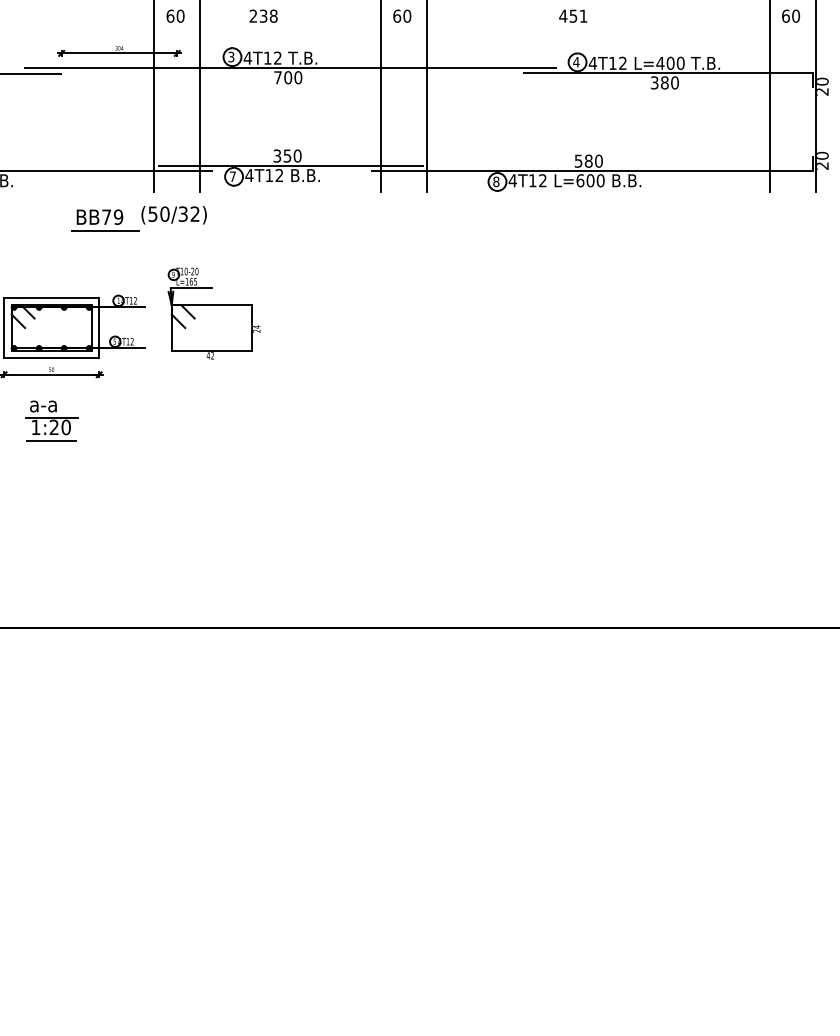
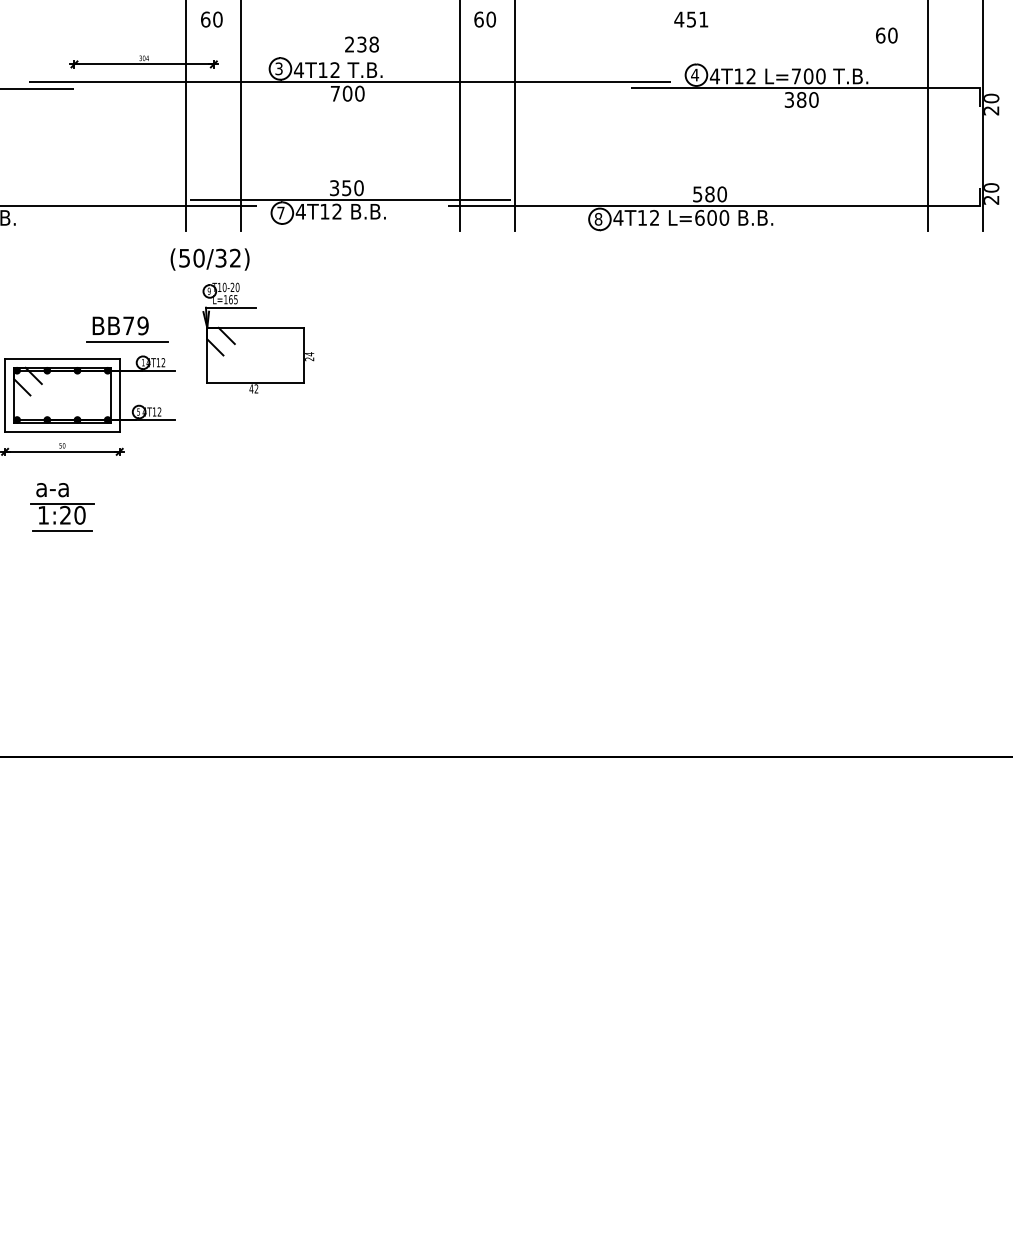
text: (263, 16) -> (361, 44), moved
text: (790, 16) -> (886, 35), moved
text: (660, 63) -> (796, 76), L=400 -> L=700
part: (105, 220) -> (127, 329), moved
part: (214, 313) -> (258, 337), moved

